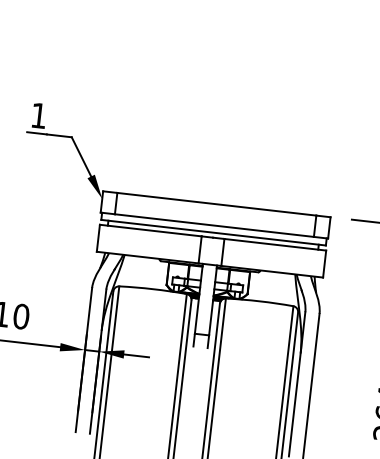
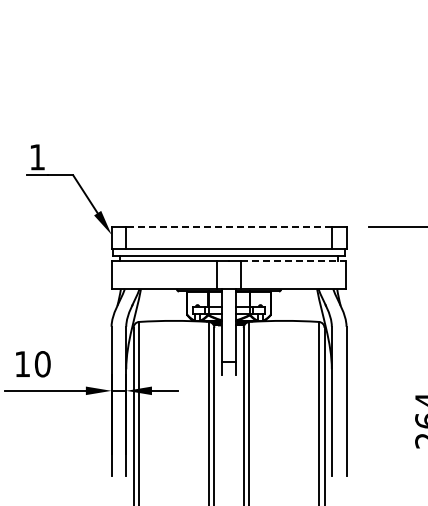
line: (217, 203) -> (229, 226), solid -> dashed
line: (275, 244) -> (293, 261), solid -> dashed

